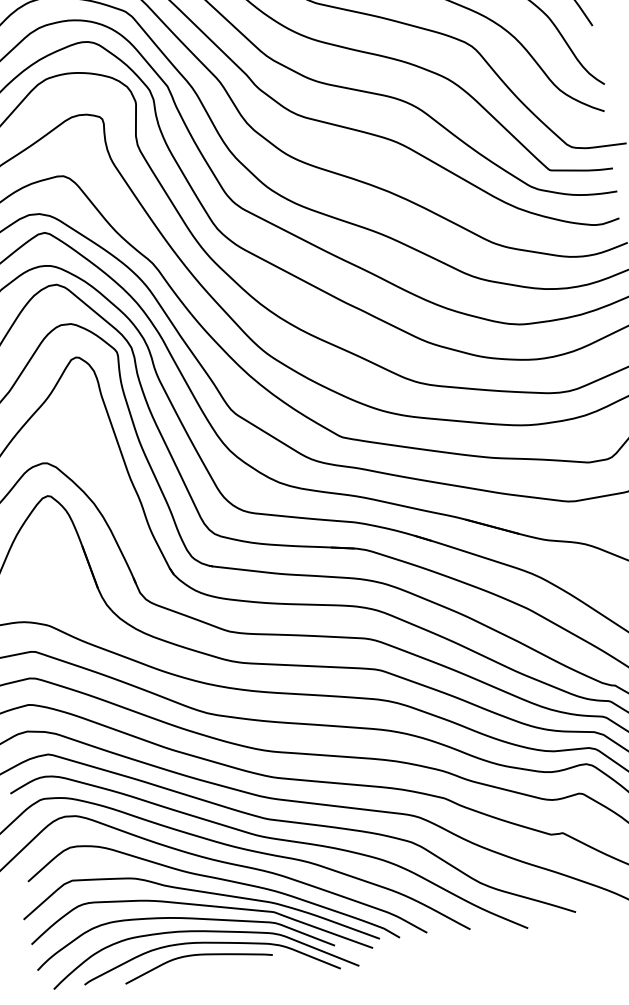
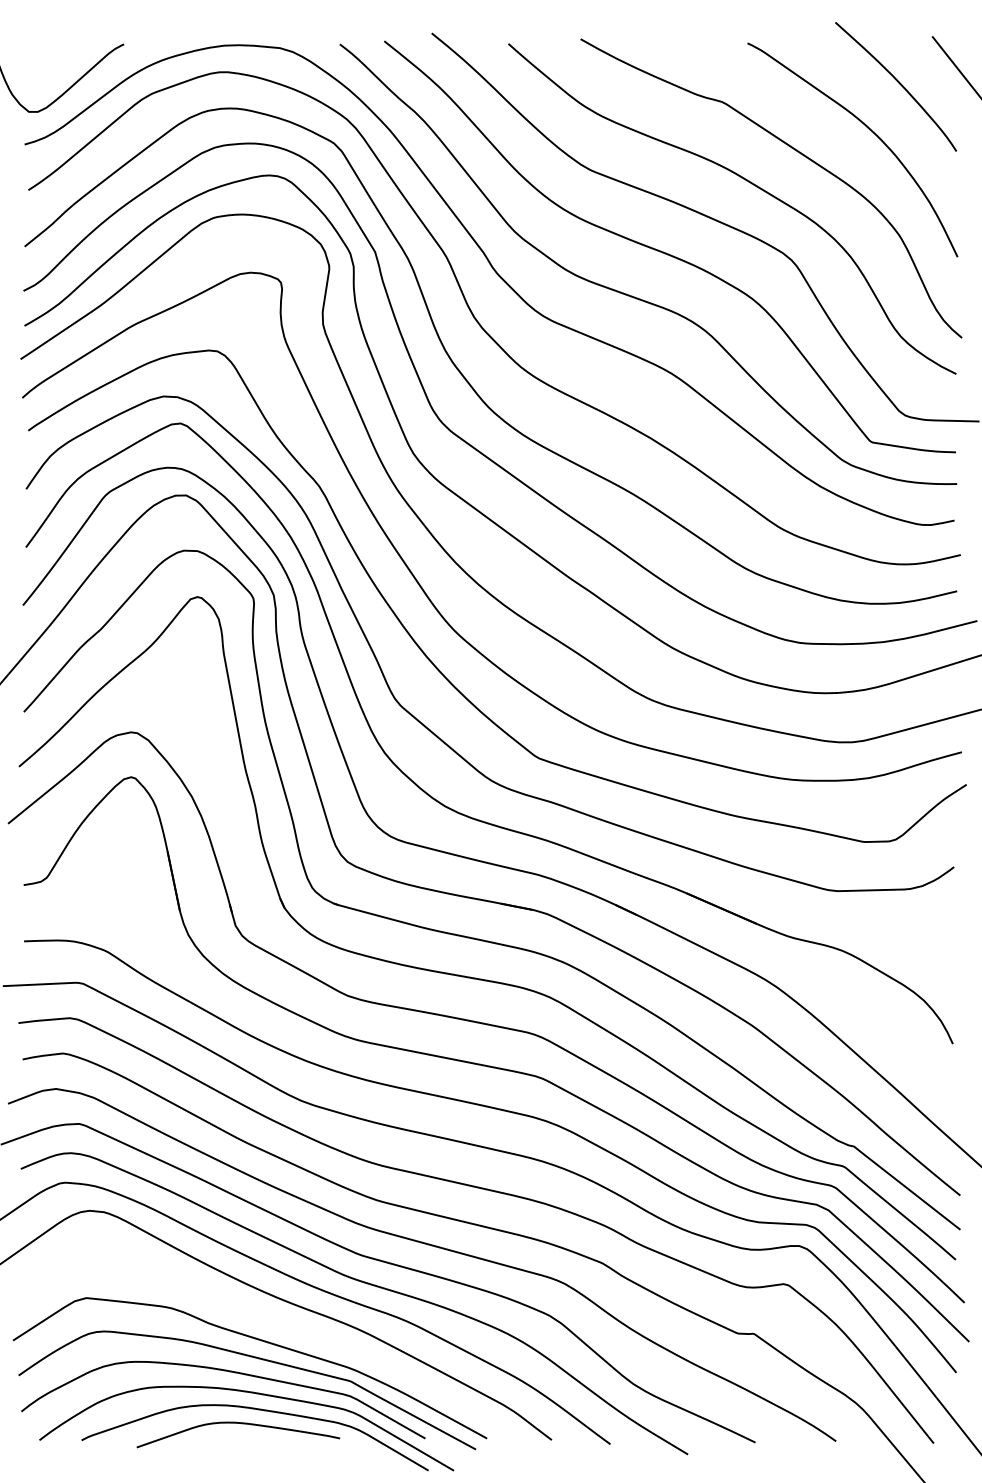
curve: (214, 878) -> (277, 1324), removed

